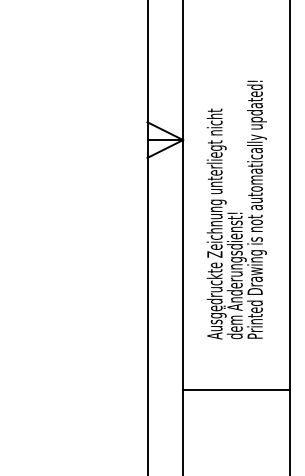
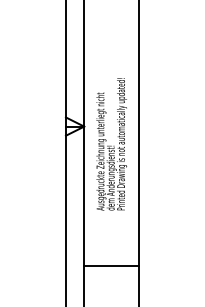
text: (236, 210) -> (111, 144), moved
line: (236, 389) -> (111, 266), moved

